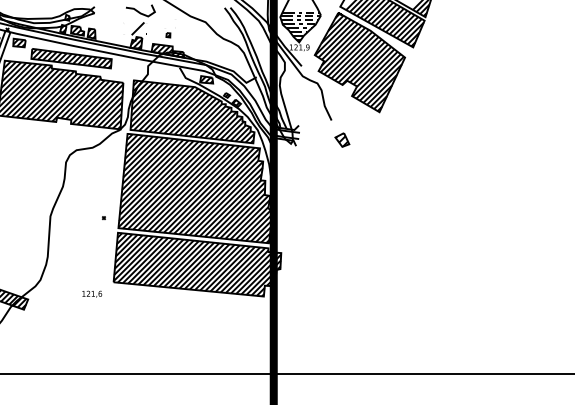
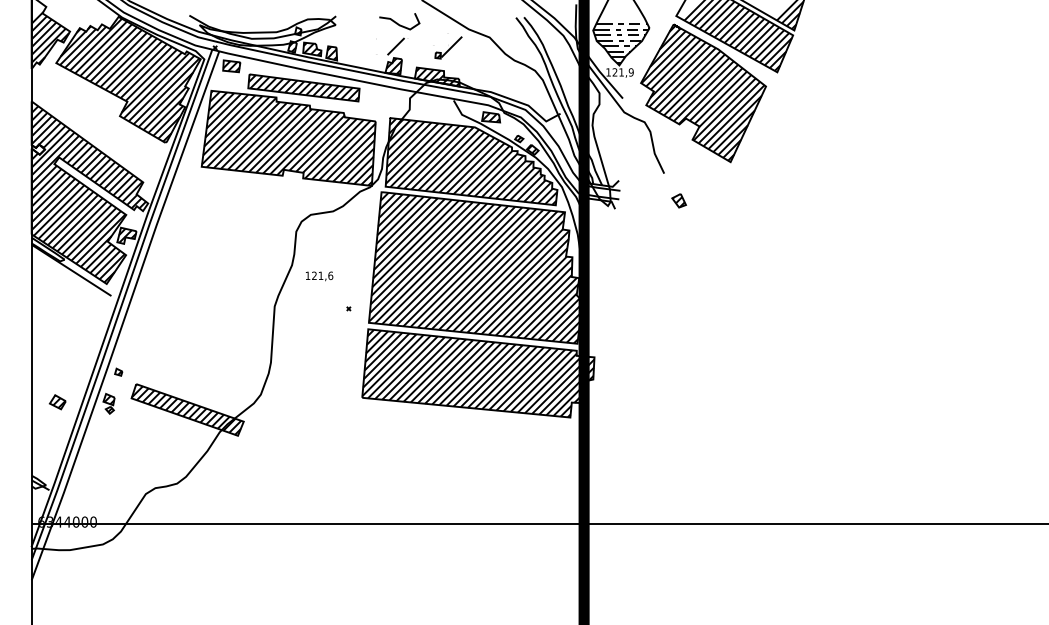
line: (178, 28) -> (451, 46), added
part: (341, 139) -> (678, 200), size x0.71
text: (92, 294) -> (319, 276), moved

